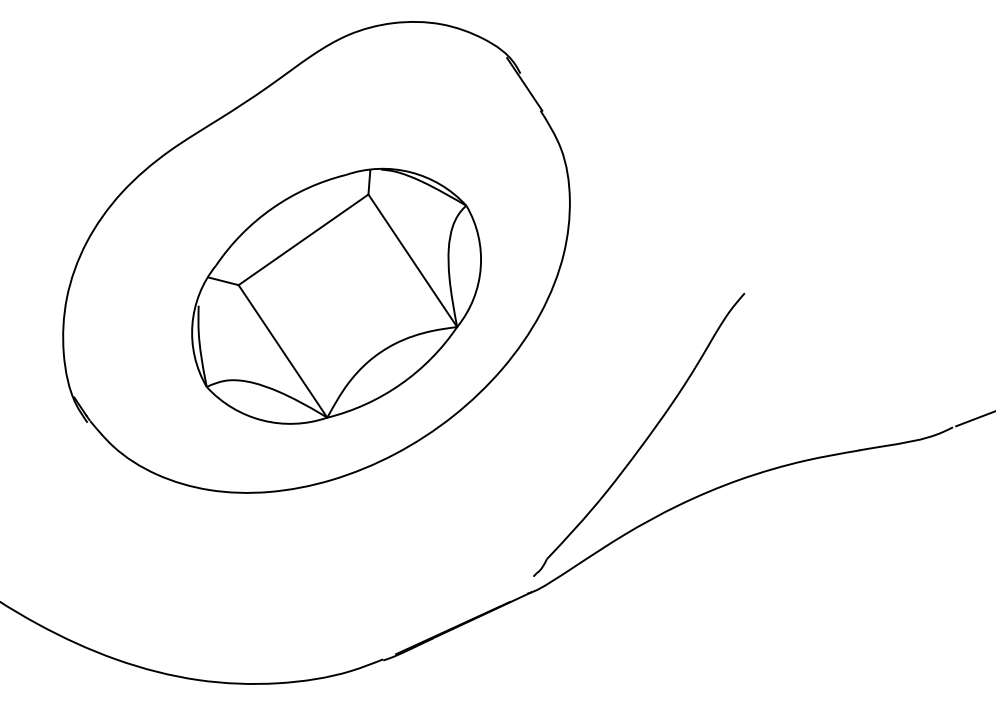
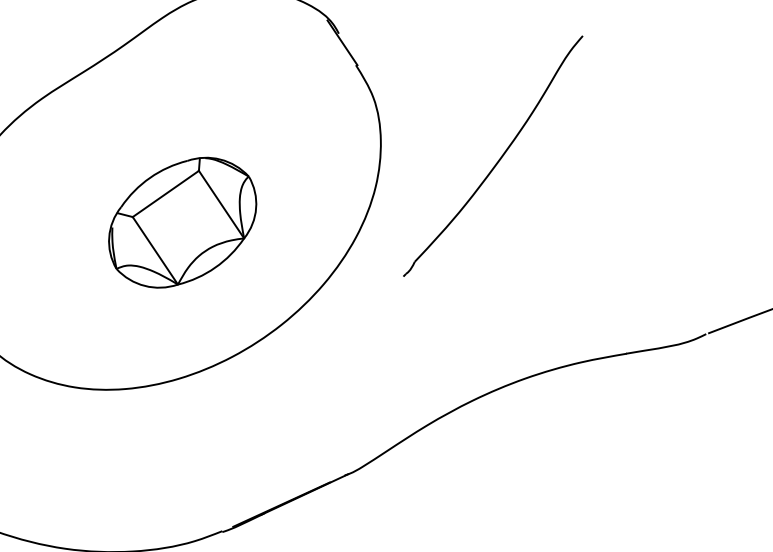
part: (336, 295) -> (182, 222), size x0.6
part: (646, 437) -> (499, 158), moved

